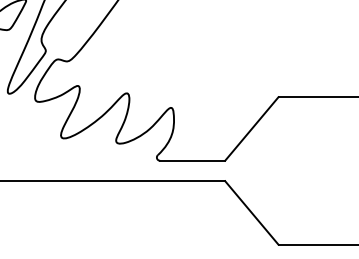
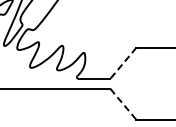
line: (251, 129) -> (123, 63), solid -> dashed
line: (251, 213) -> (123, 104), solid -> dashed

